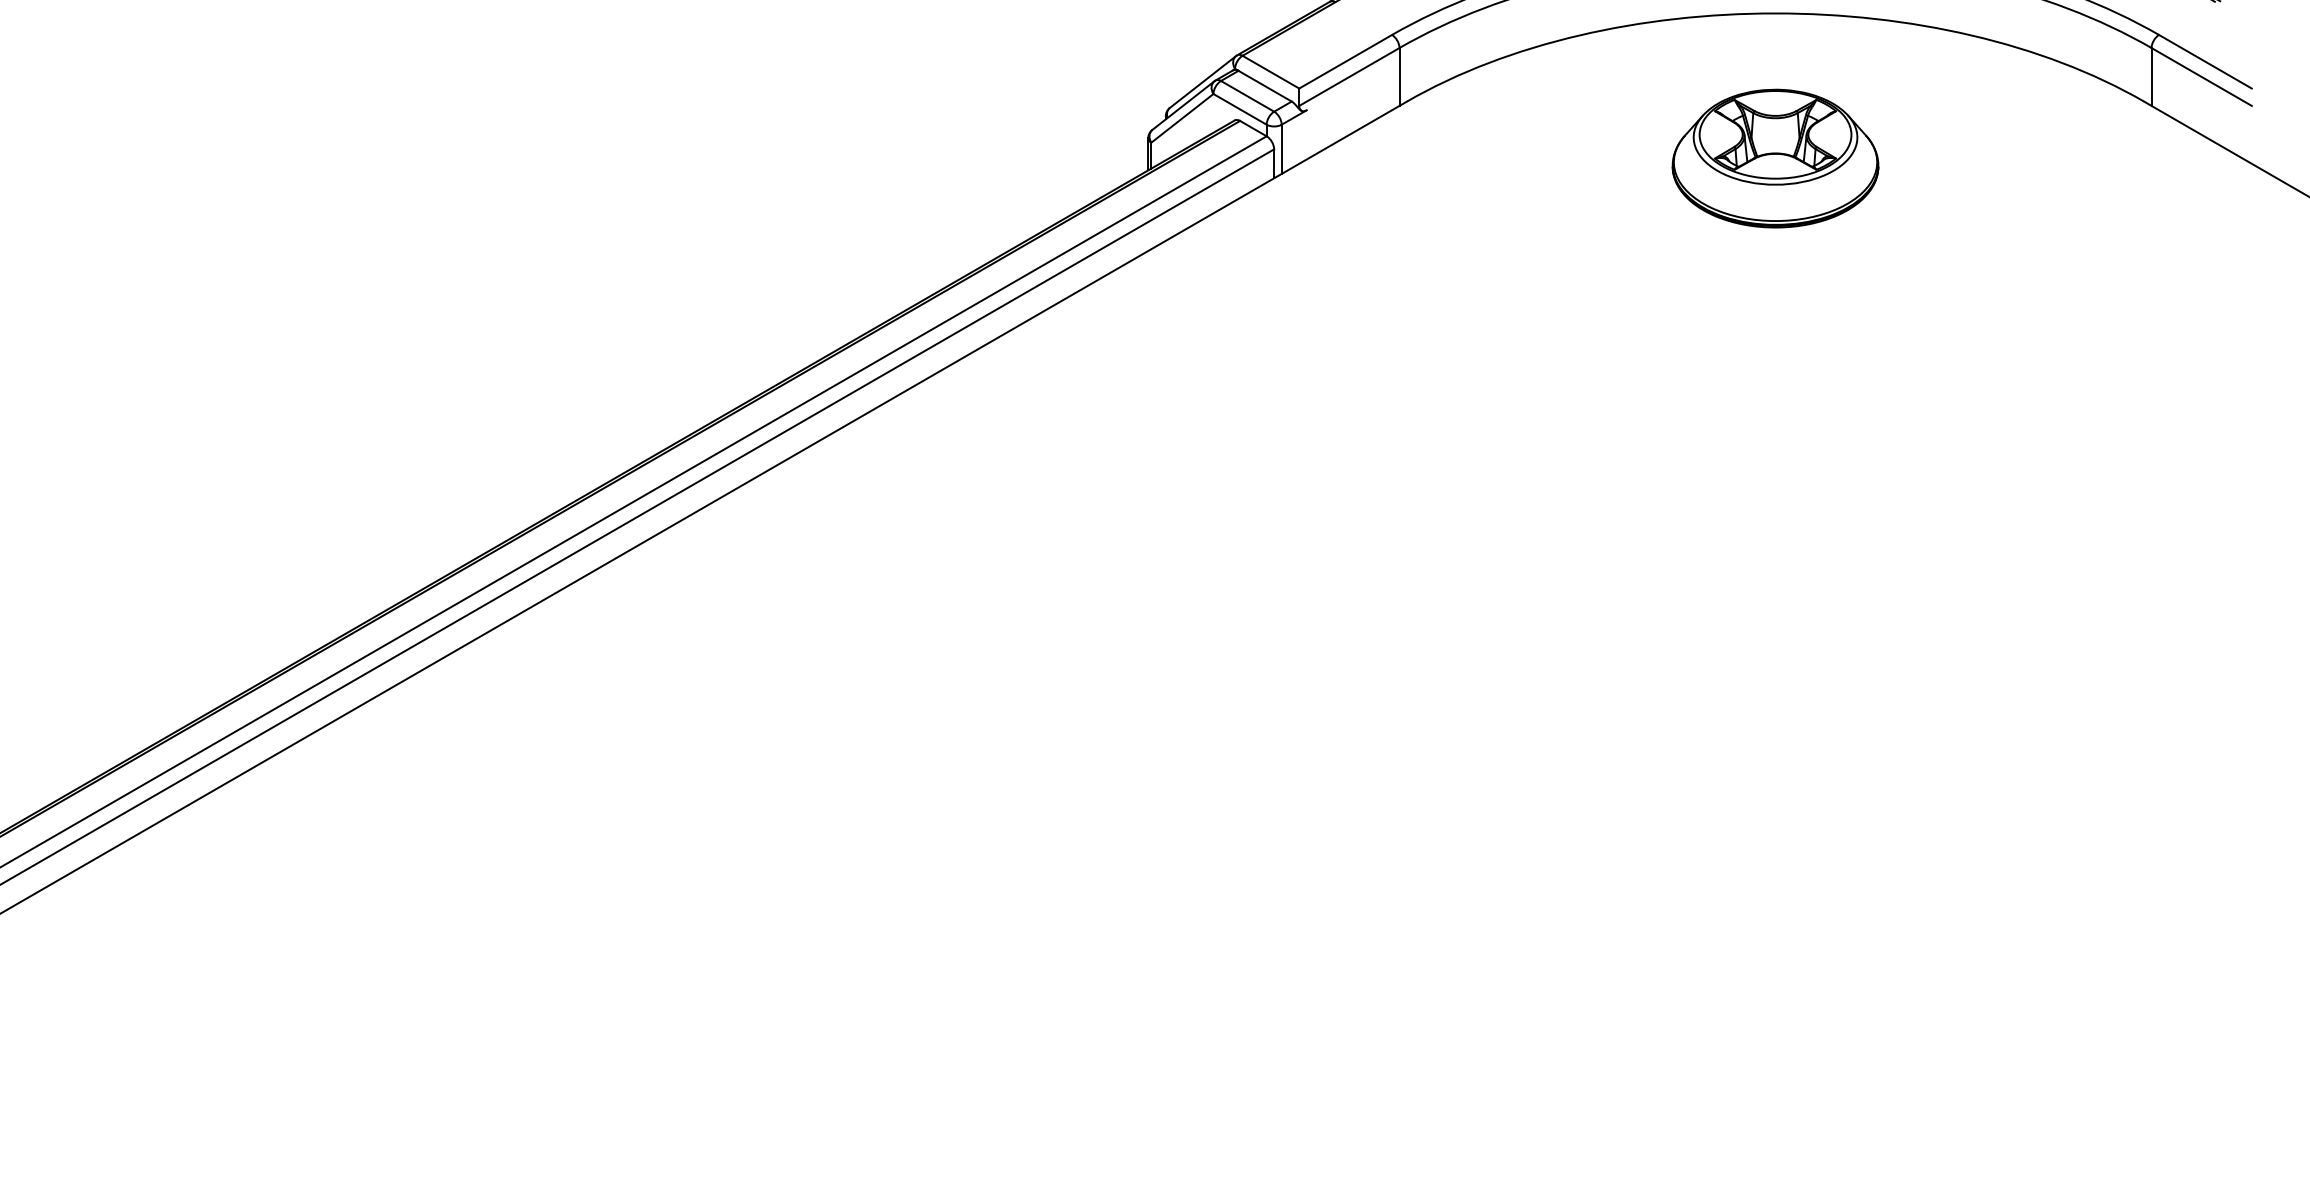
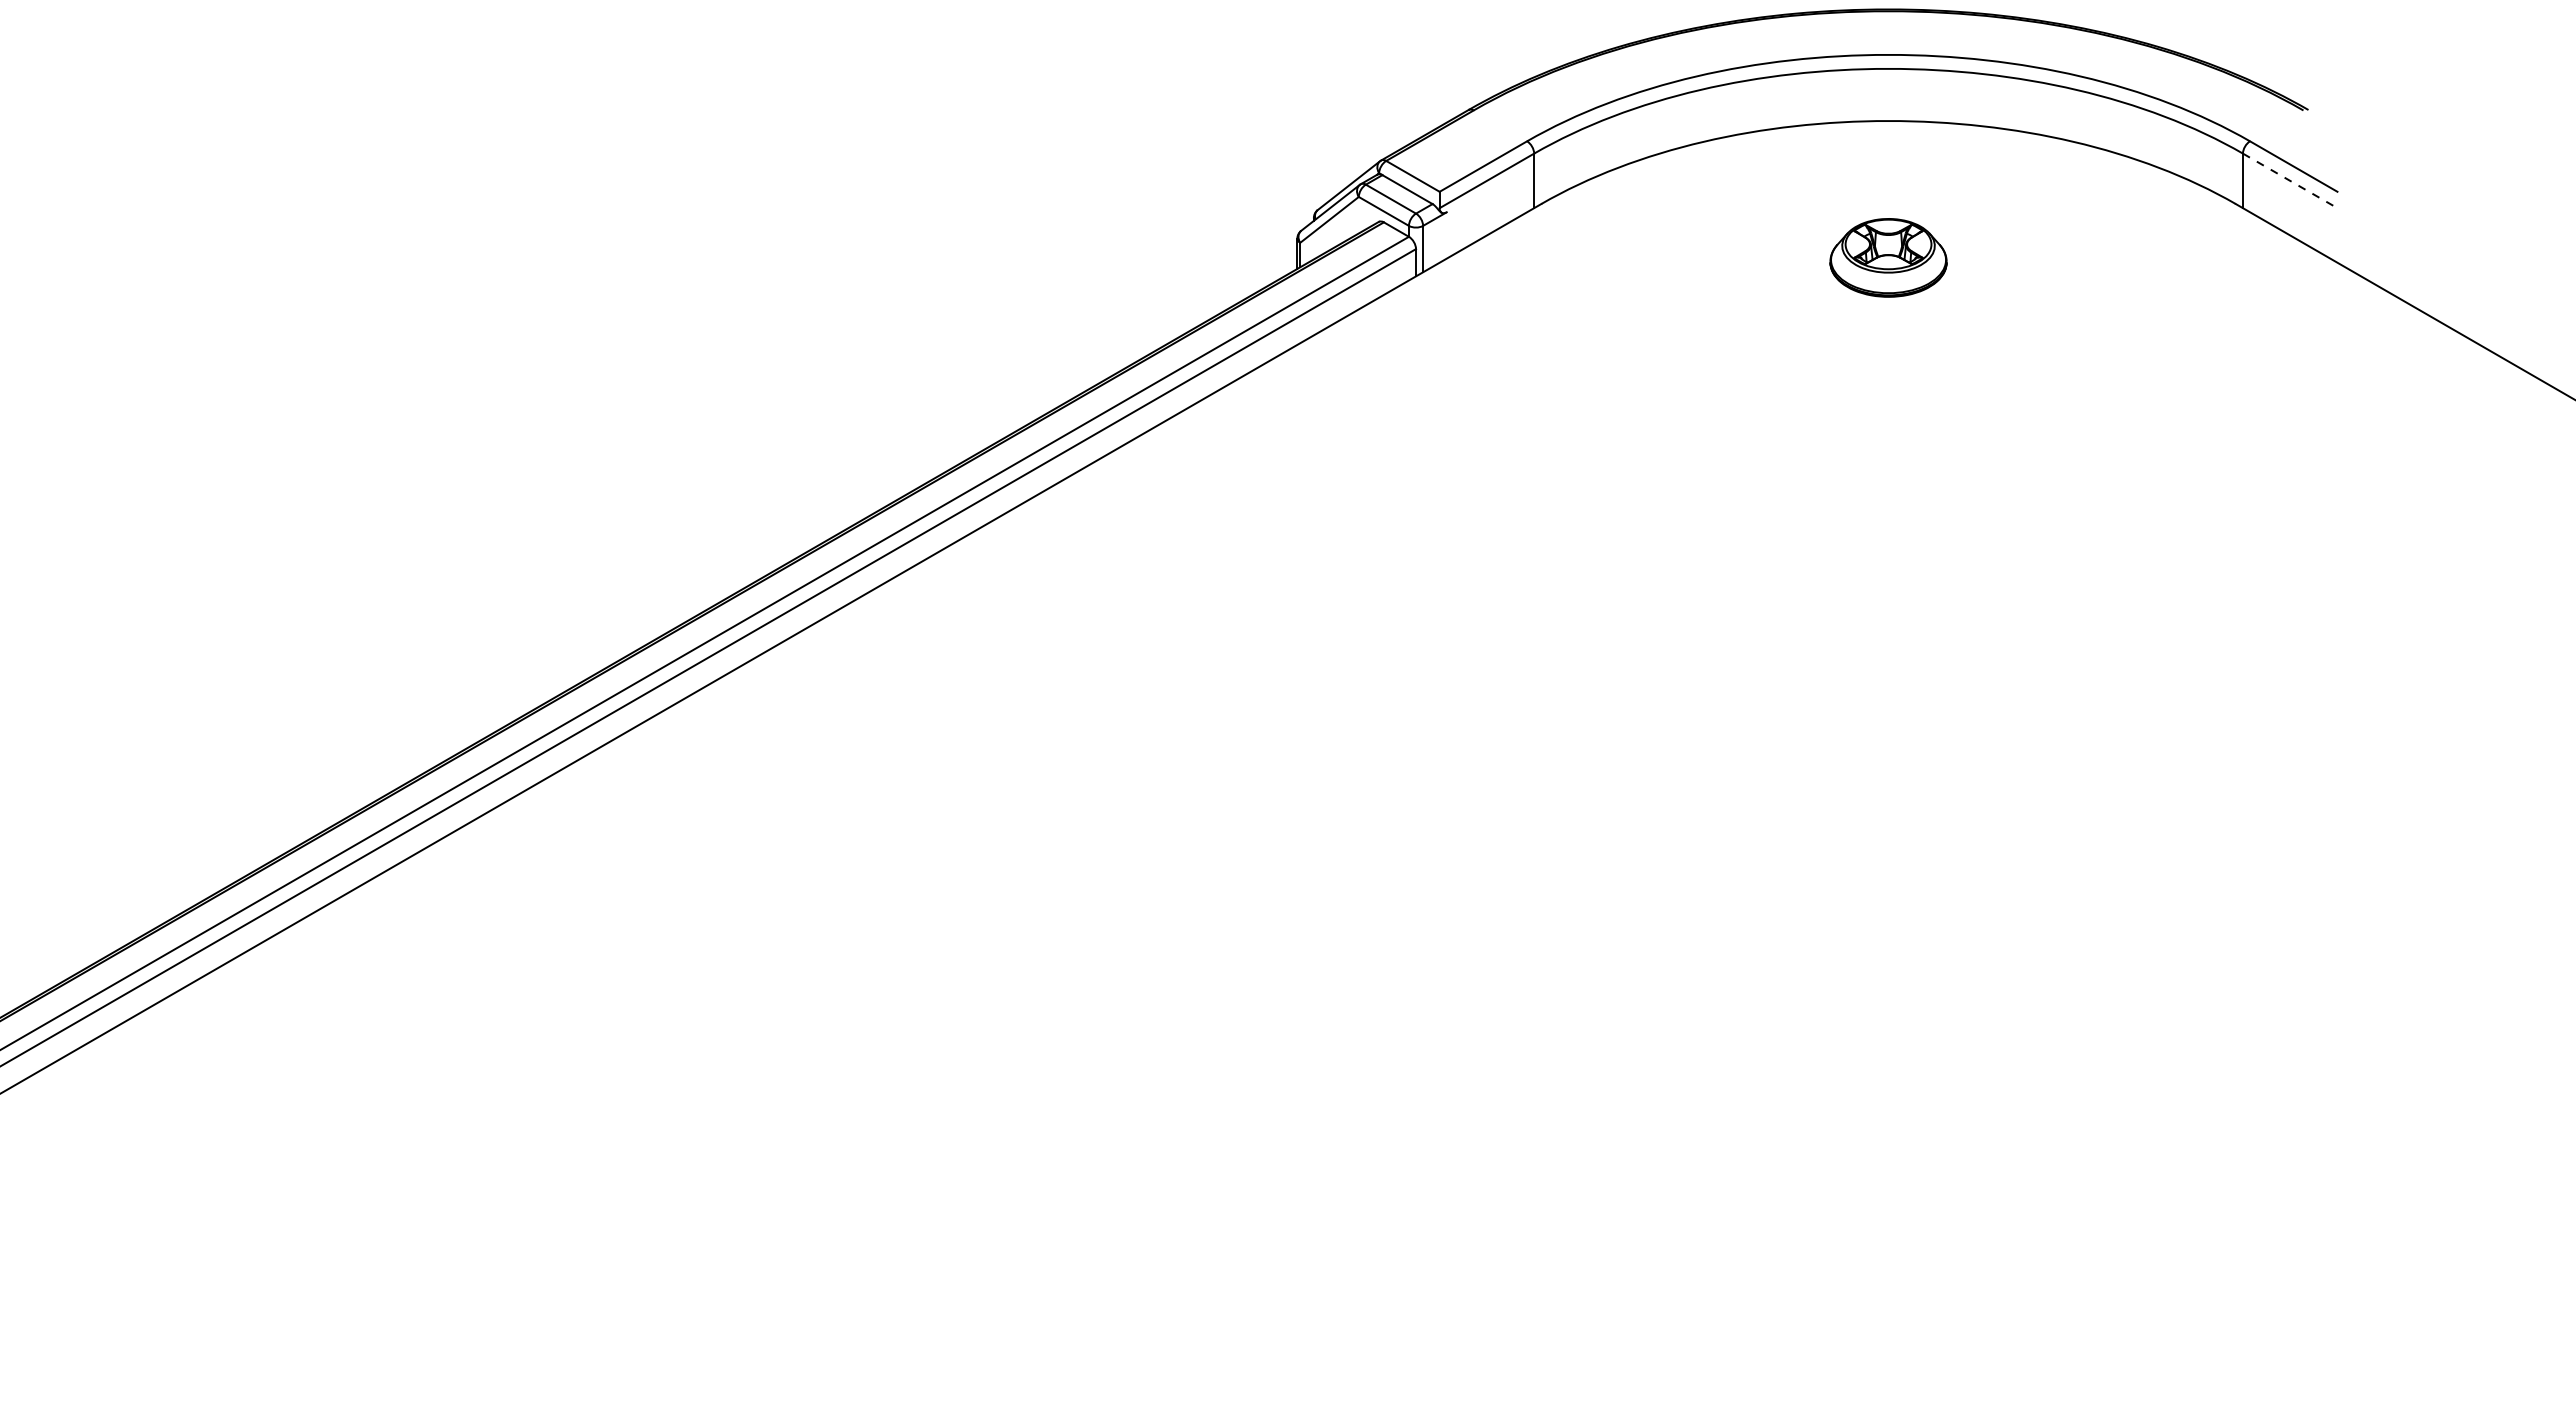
line: (2201, 76) -> (2290, 180), solid -> dashed
part: (1775, 158) -> (1888, 257), size x0.6

